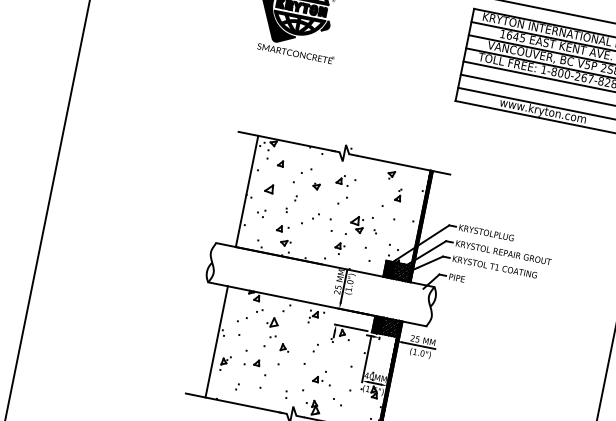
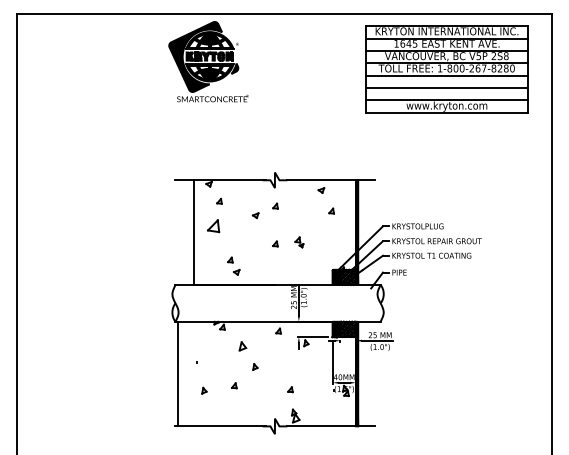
part: (269, 188) -> (213, 225), size x1.6
part: (357, 224) -> (299, 242), size x0.7
part: (338, 245) -> (275, 243), moved
line: (216, 341) -> (177, 373), moved

